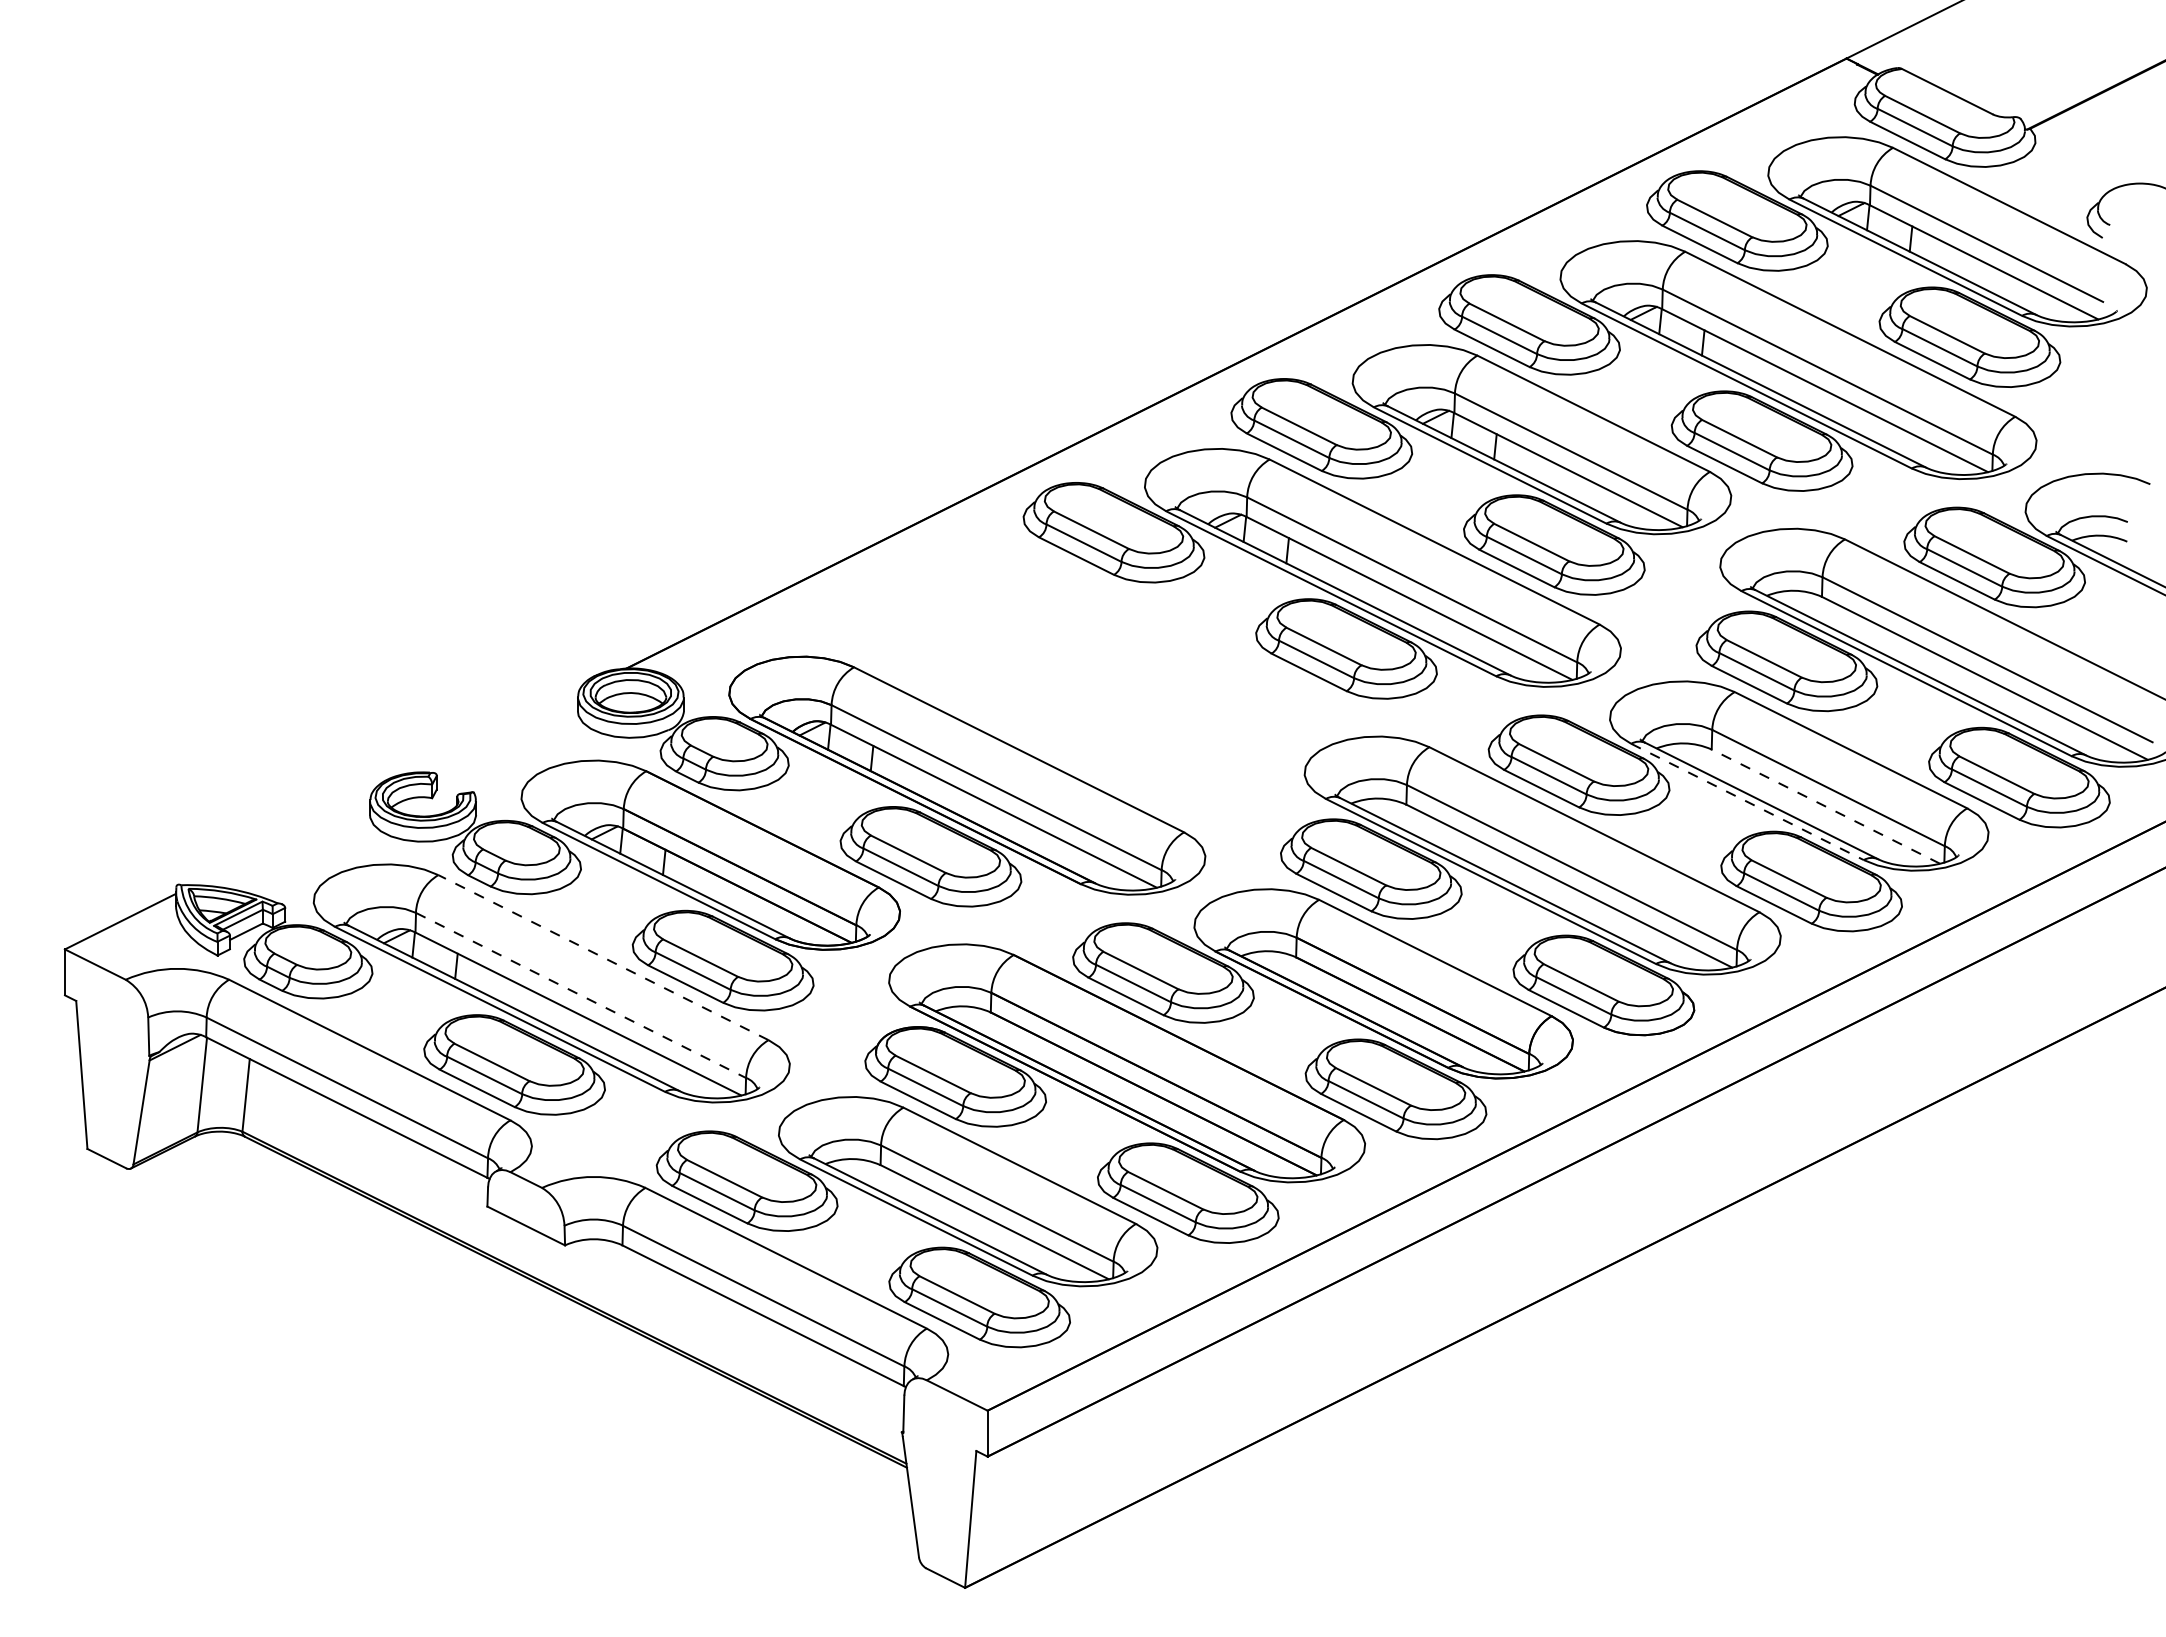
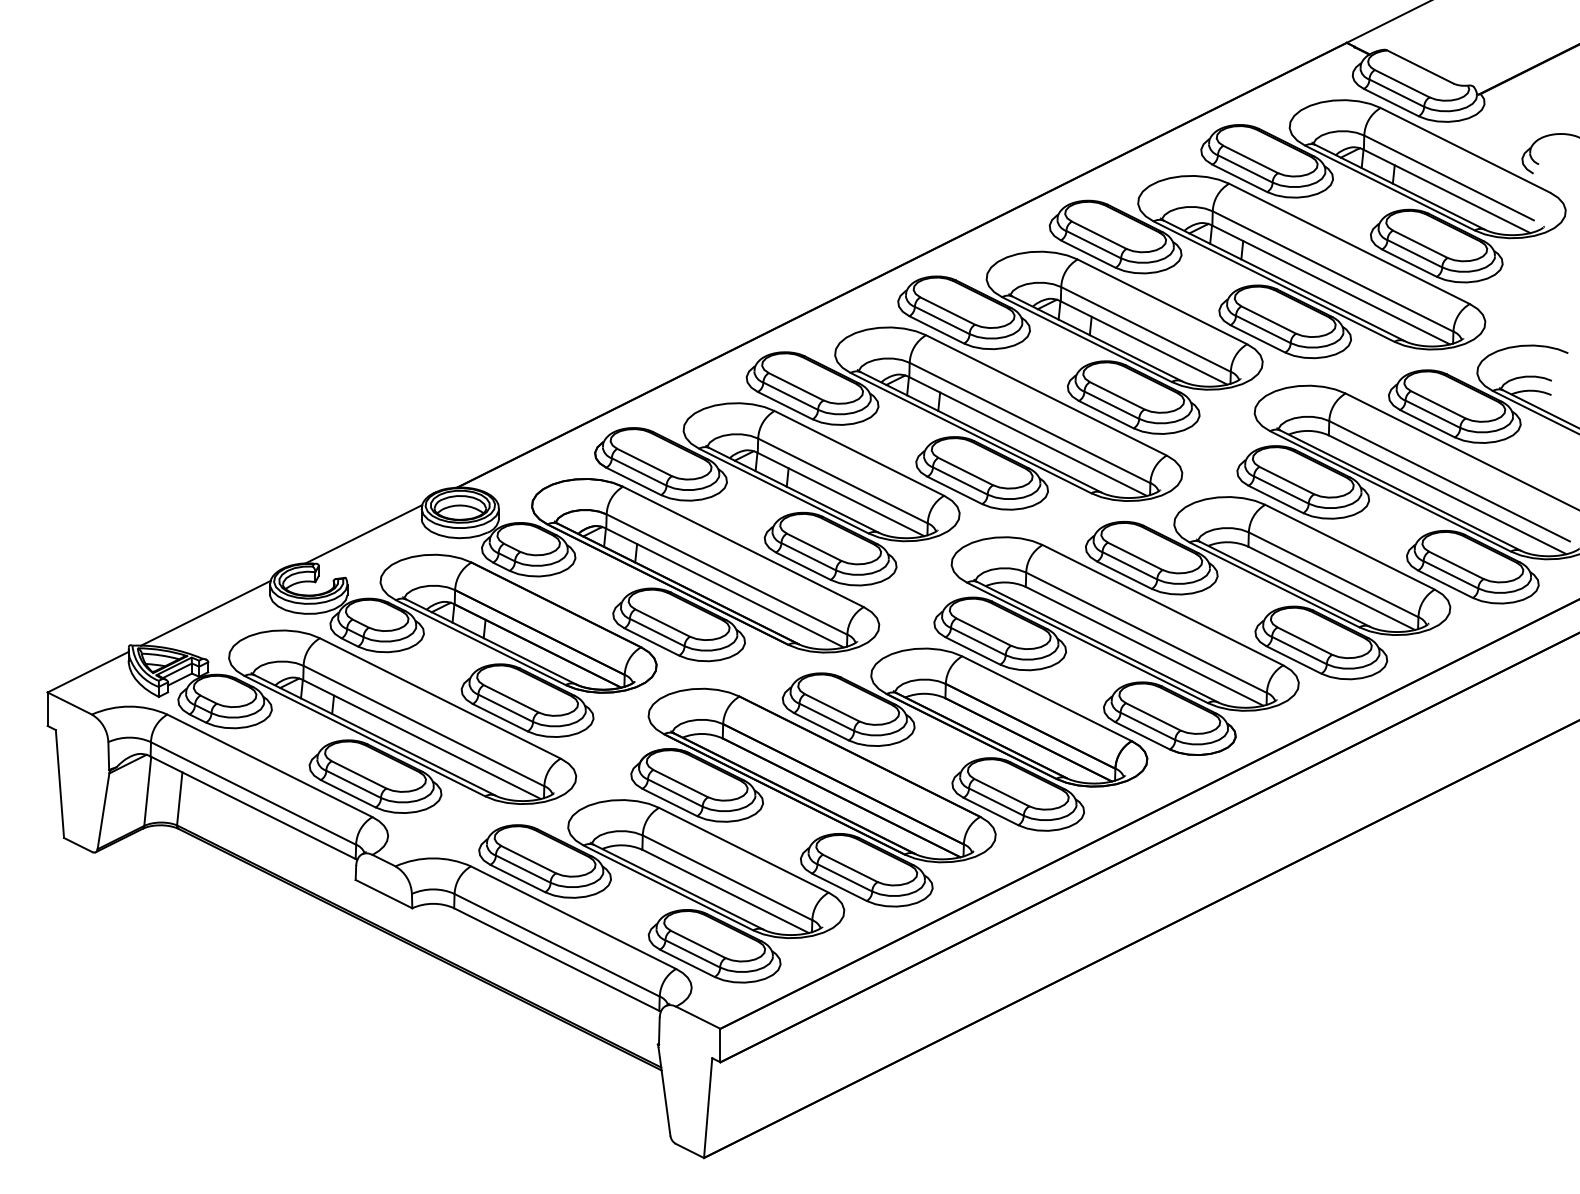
part: (1068, 671) -> (779, 489), added
line: (498, 732) -> (363, 534), added
line: (1747, 802) -> (1274, 585), dashed -> solid
line: (1825, 806) -> (1331, 588), dashed -> solid
line: (281, 840) -> (205, 613), added
line: (603, 957) -> (440, 698), dashed -> solid
line: (581, 995) -> (424, 726), dashed -> solid

